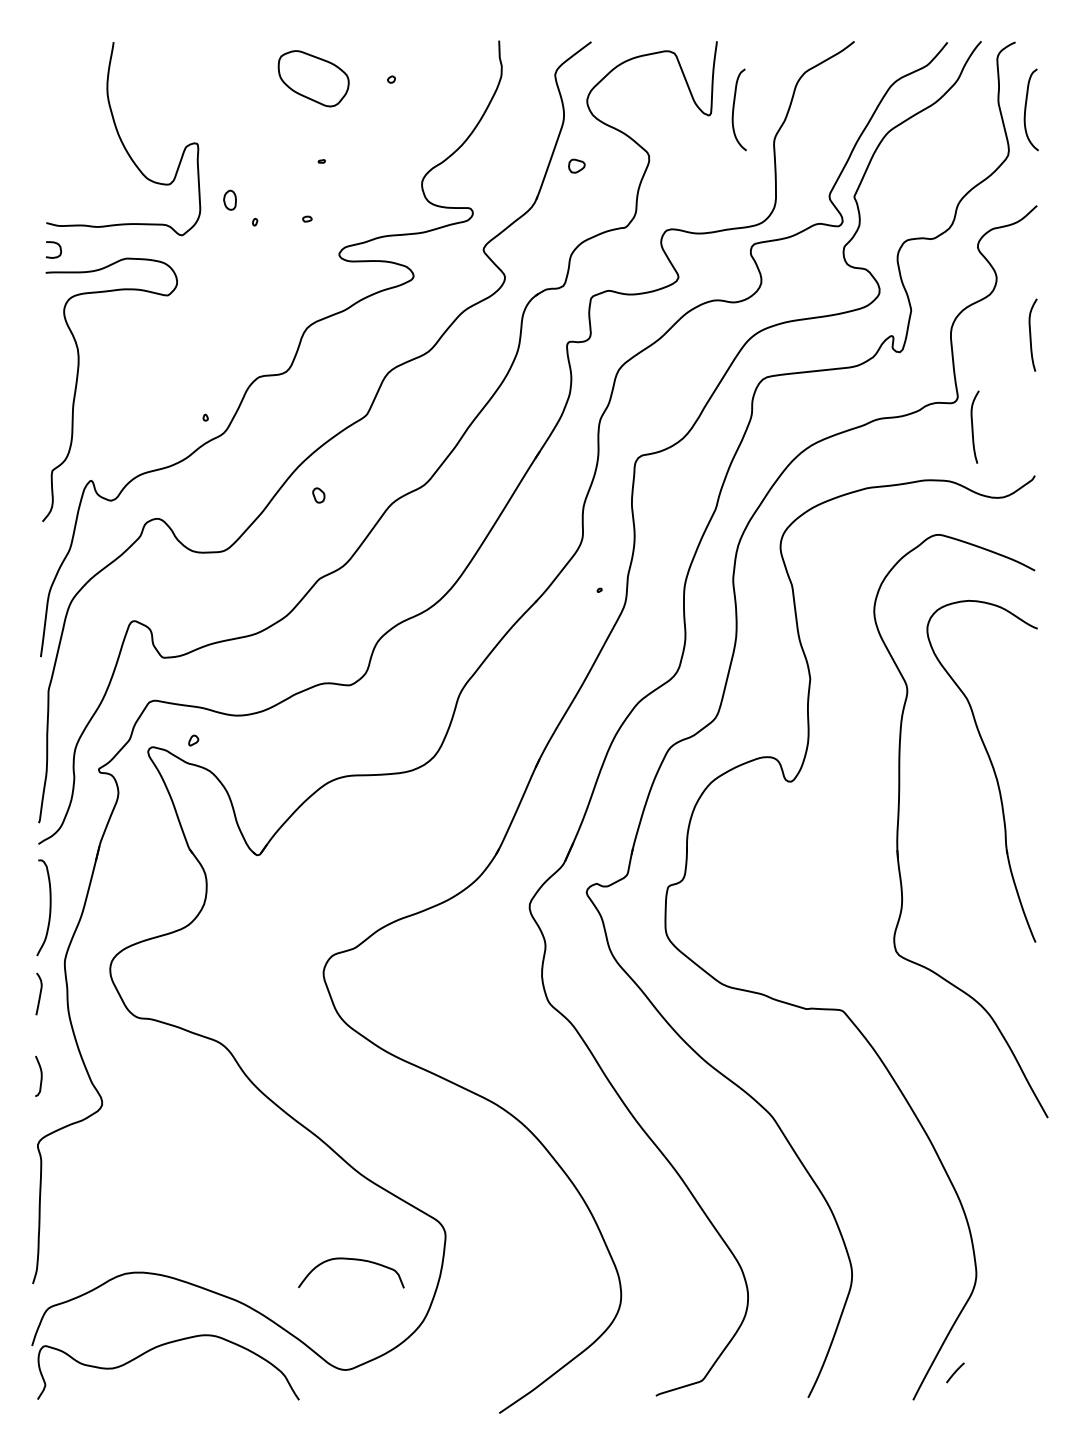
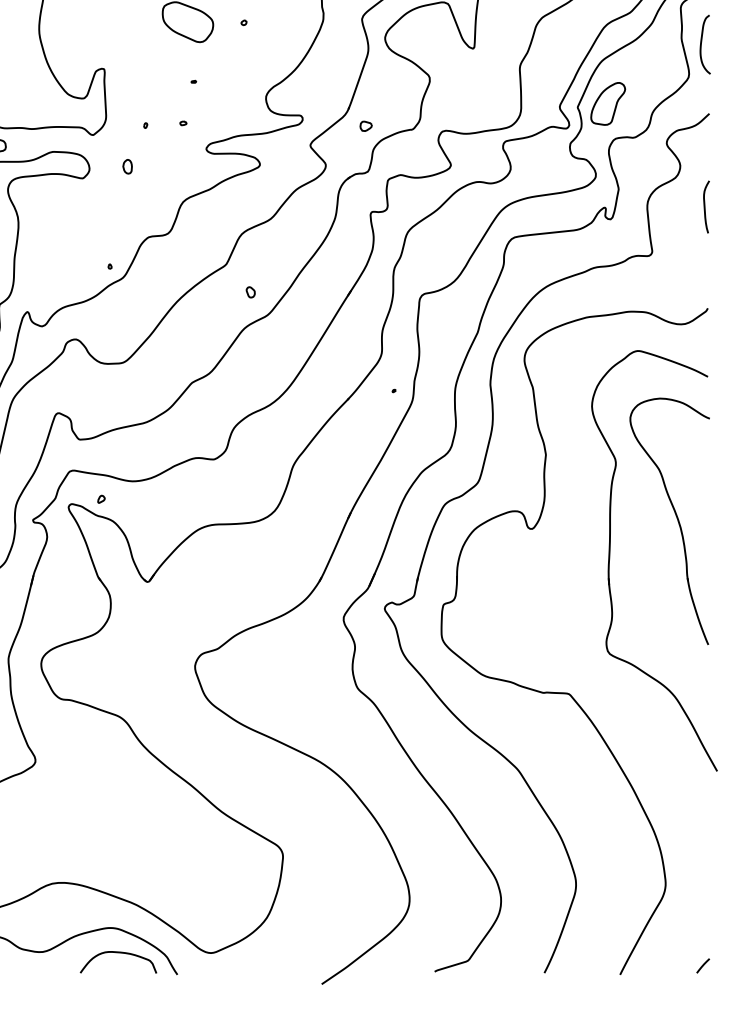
curve: (734, 109) -> (491, 44), removed
part: (576, 165) -> (365, 125), moved
part: (896, 192) -> (608, 104), added
part: (229, 199) -> (127, 166), moved
curve: (973, 426) -> (663, 272), removed
part: (318, 495) -> (250, 292), moved
curve: (353, 1260) -> (120, 953), moved
line: (955, 1372) -> (703, 965), moved

